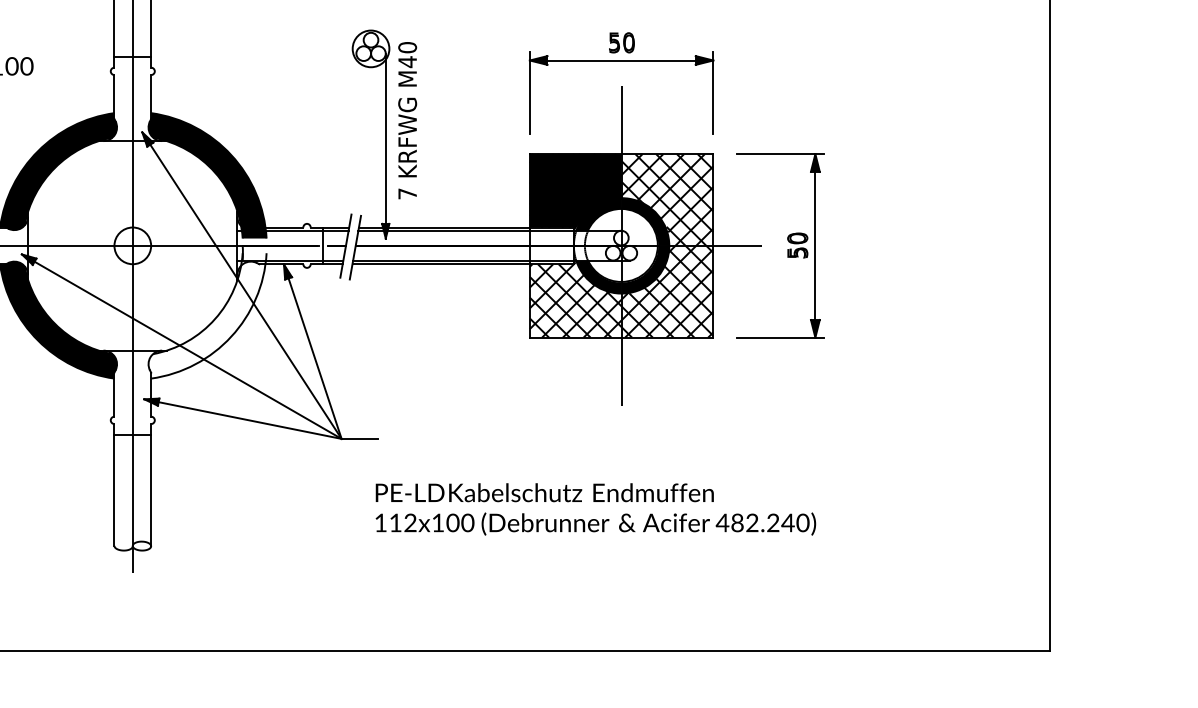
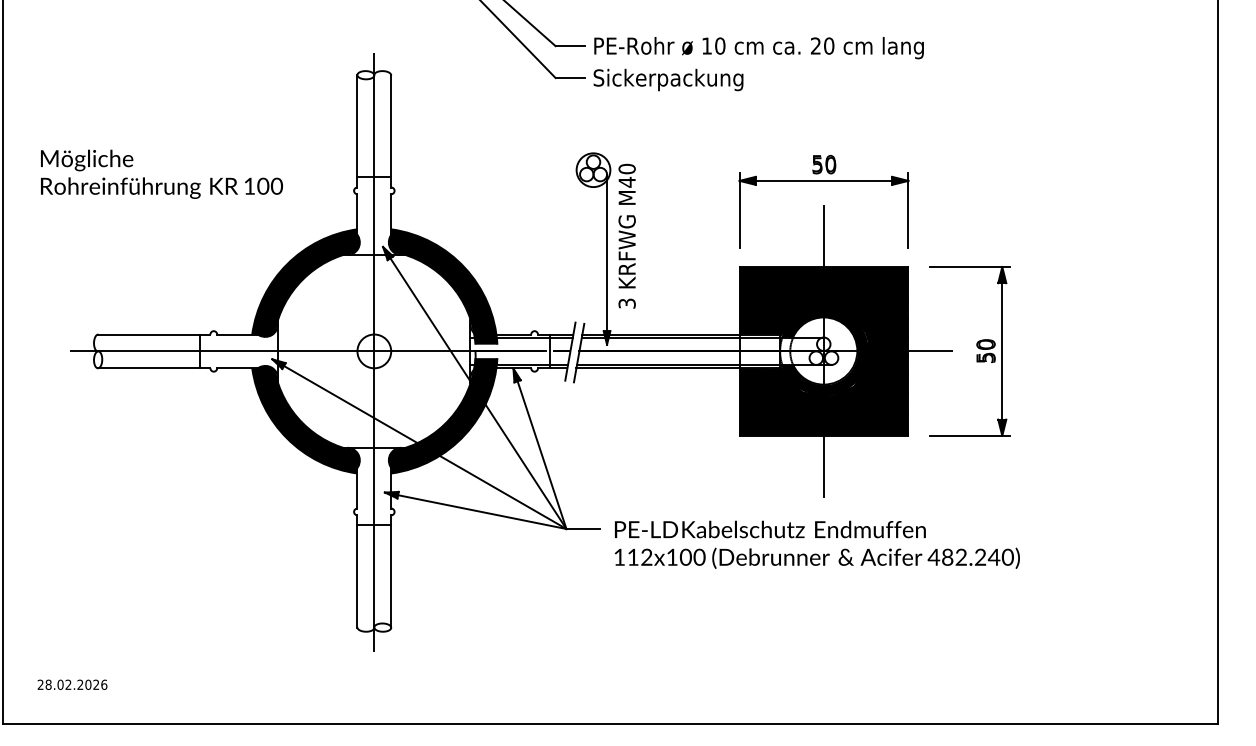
text: (406, 193) -> (626, 303), 7 -> 3
fill: (621, 245) -> (823, 351), added
fill: (206, 315) -> (442, 415), added
text: (596, 509) -> (817, 544), moved

